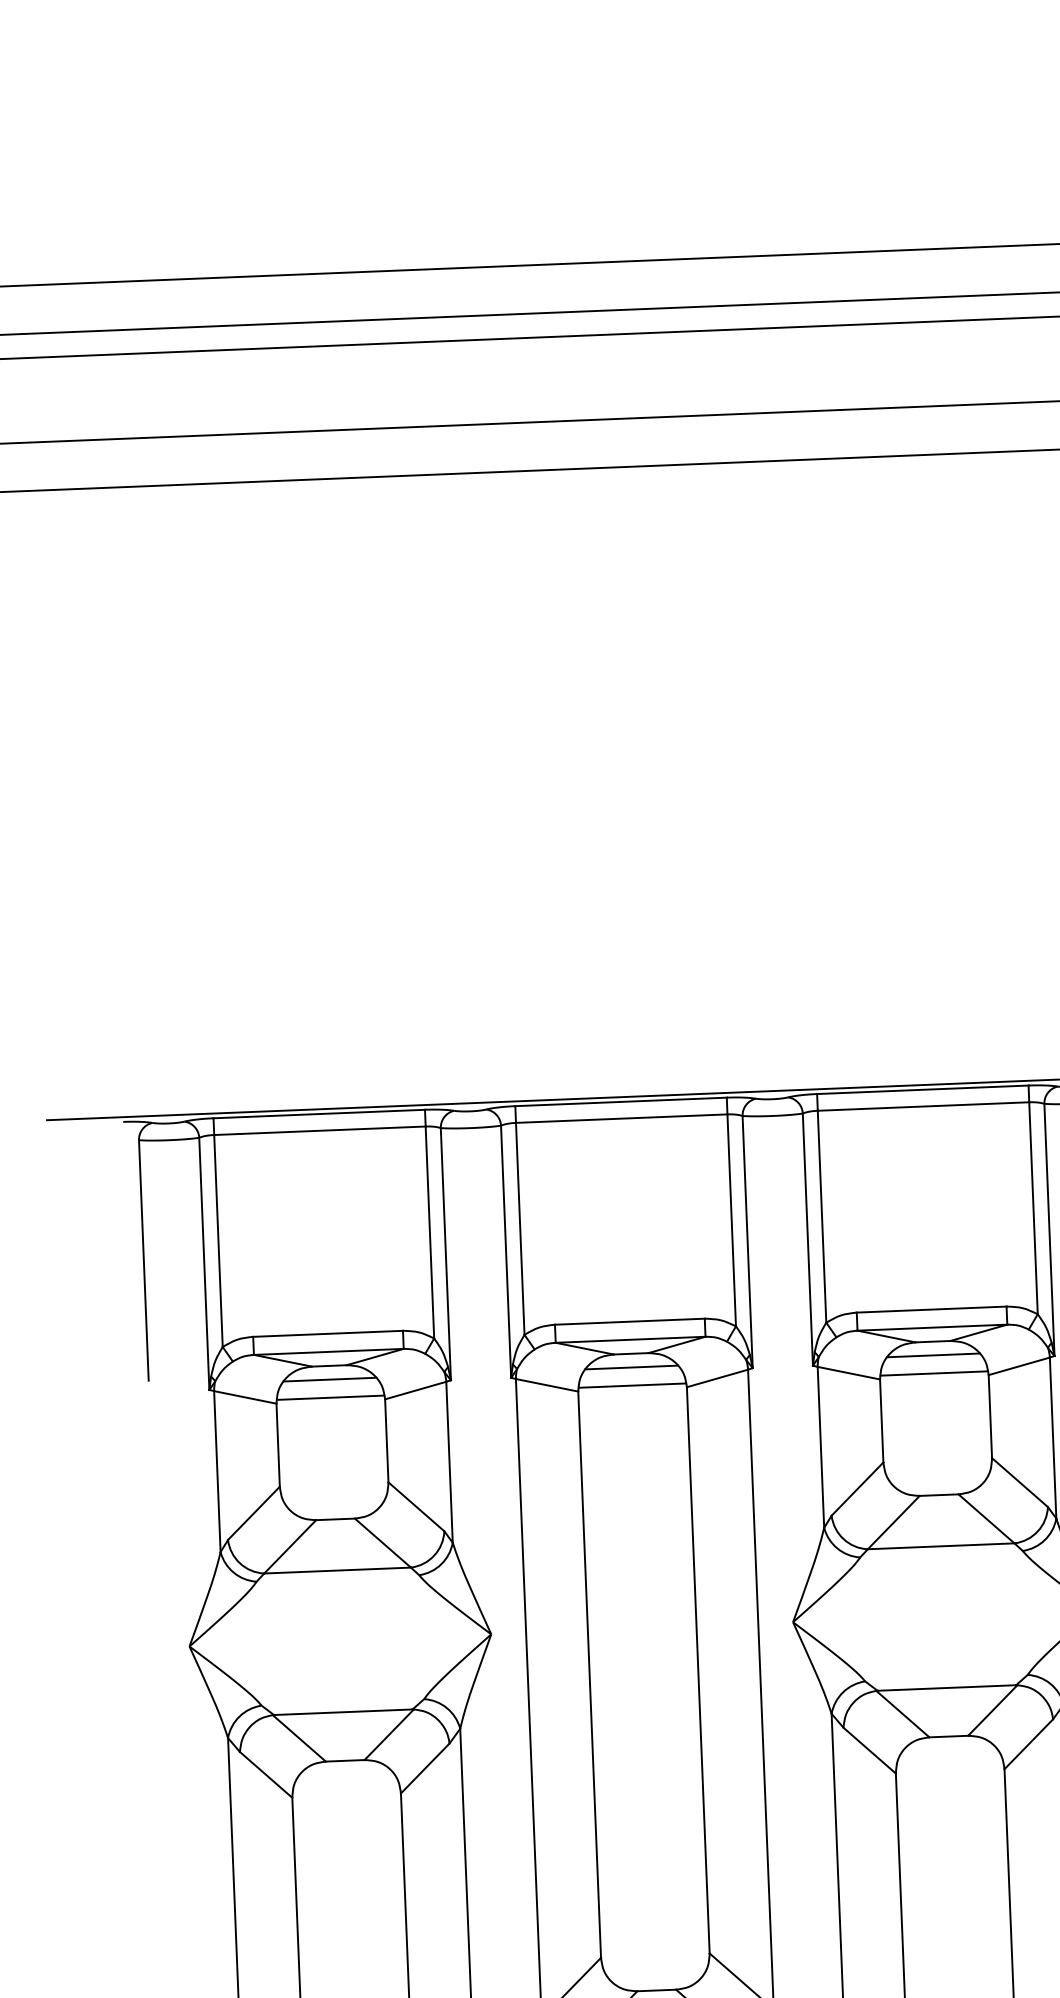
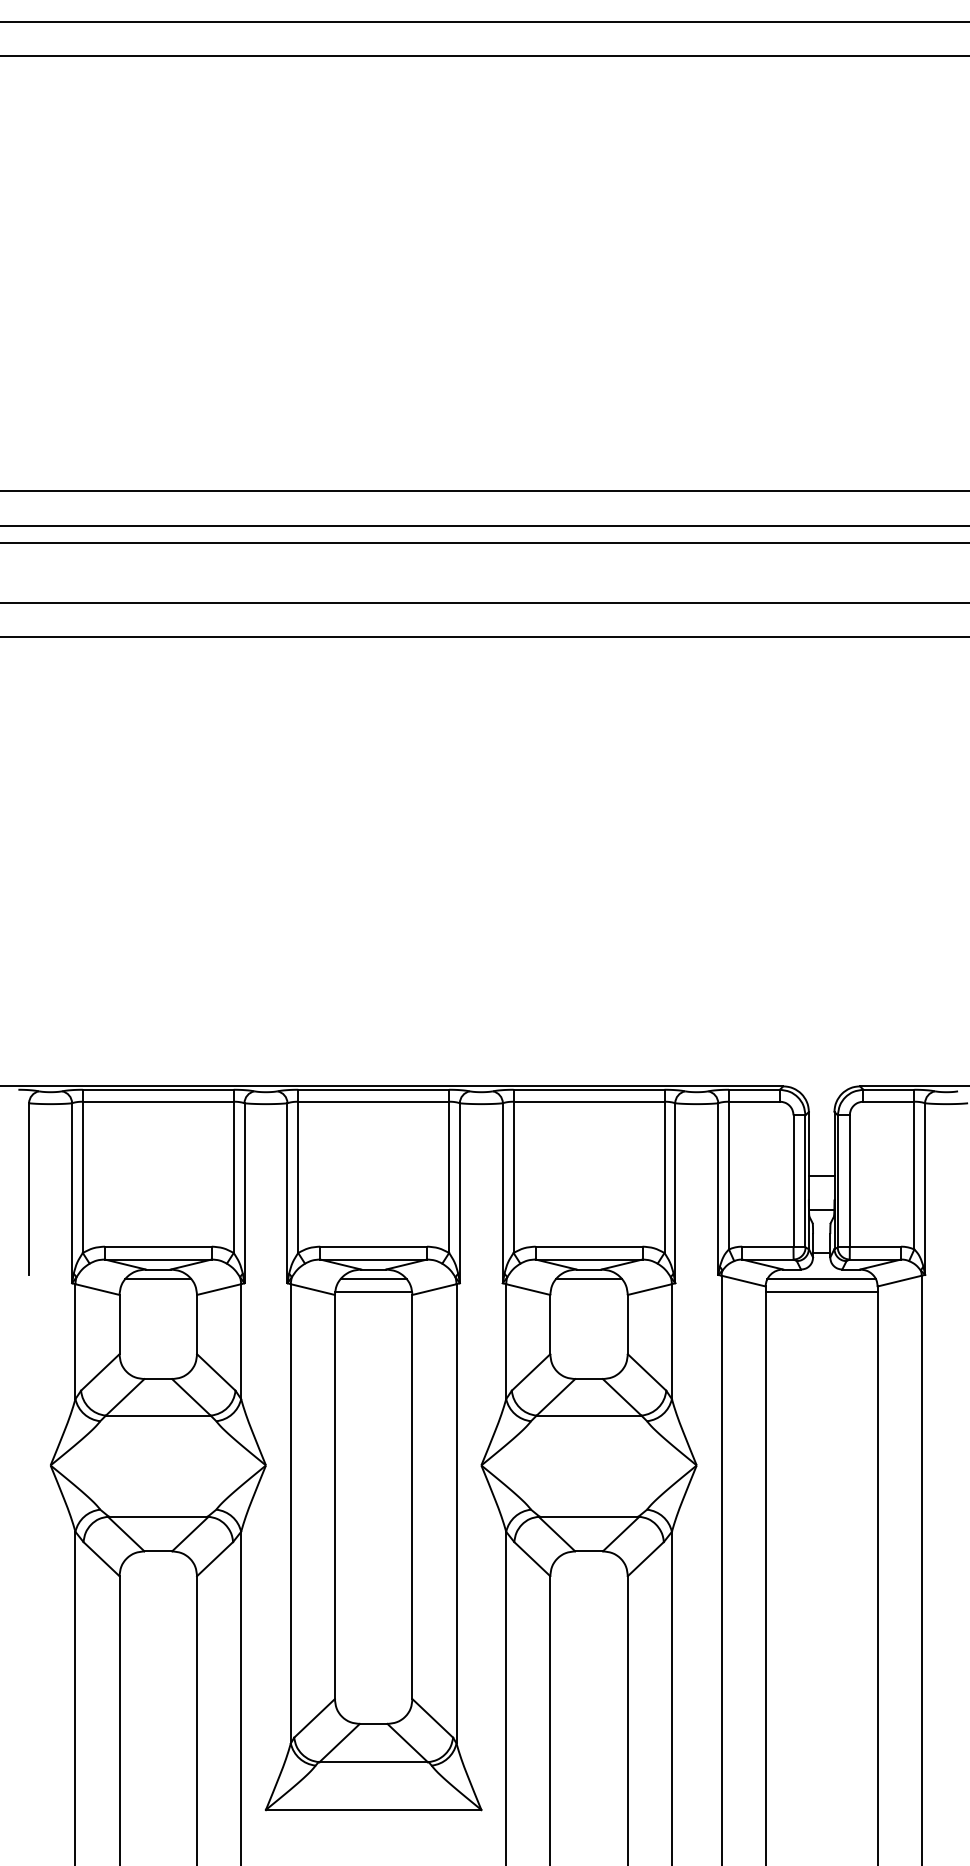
line: (933, 1373) -> (588, 1292), removed
line: (330, 1398) -> (158, 1292), removed

